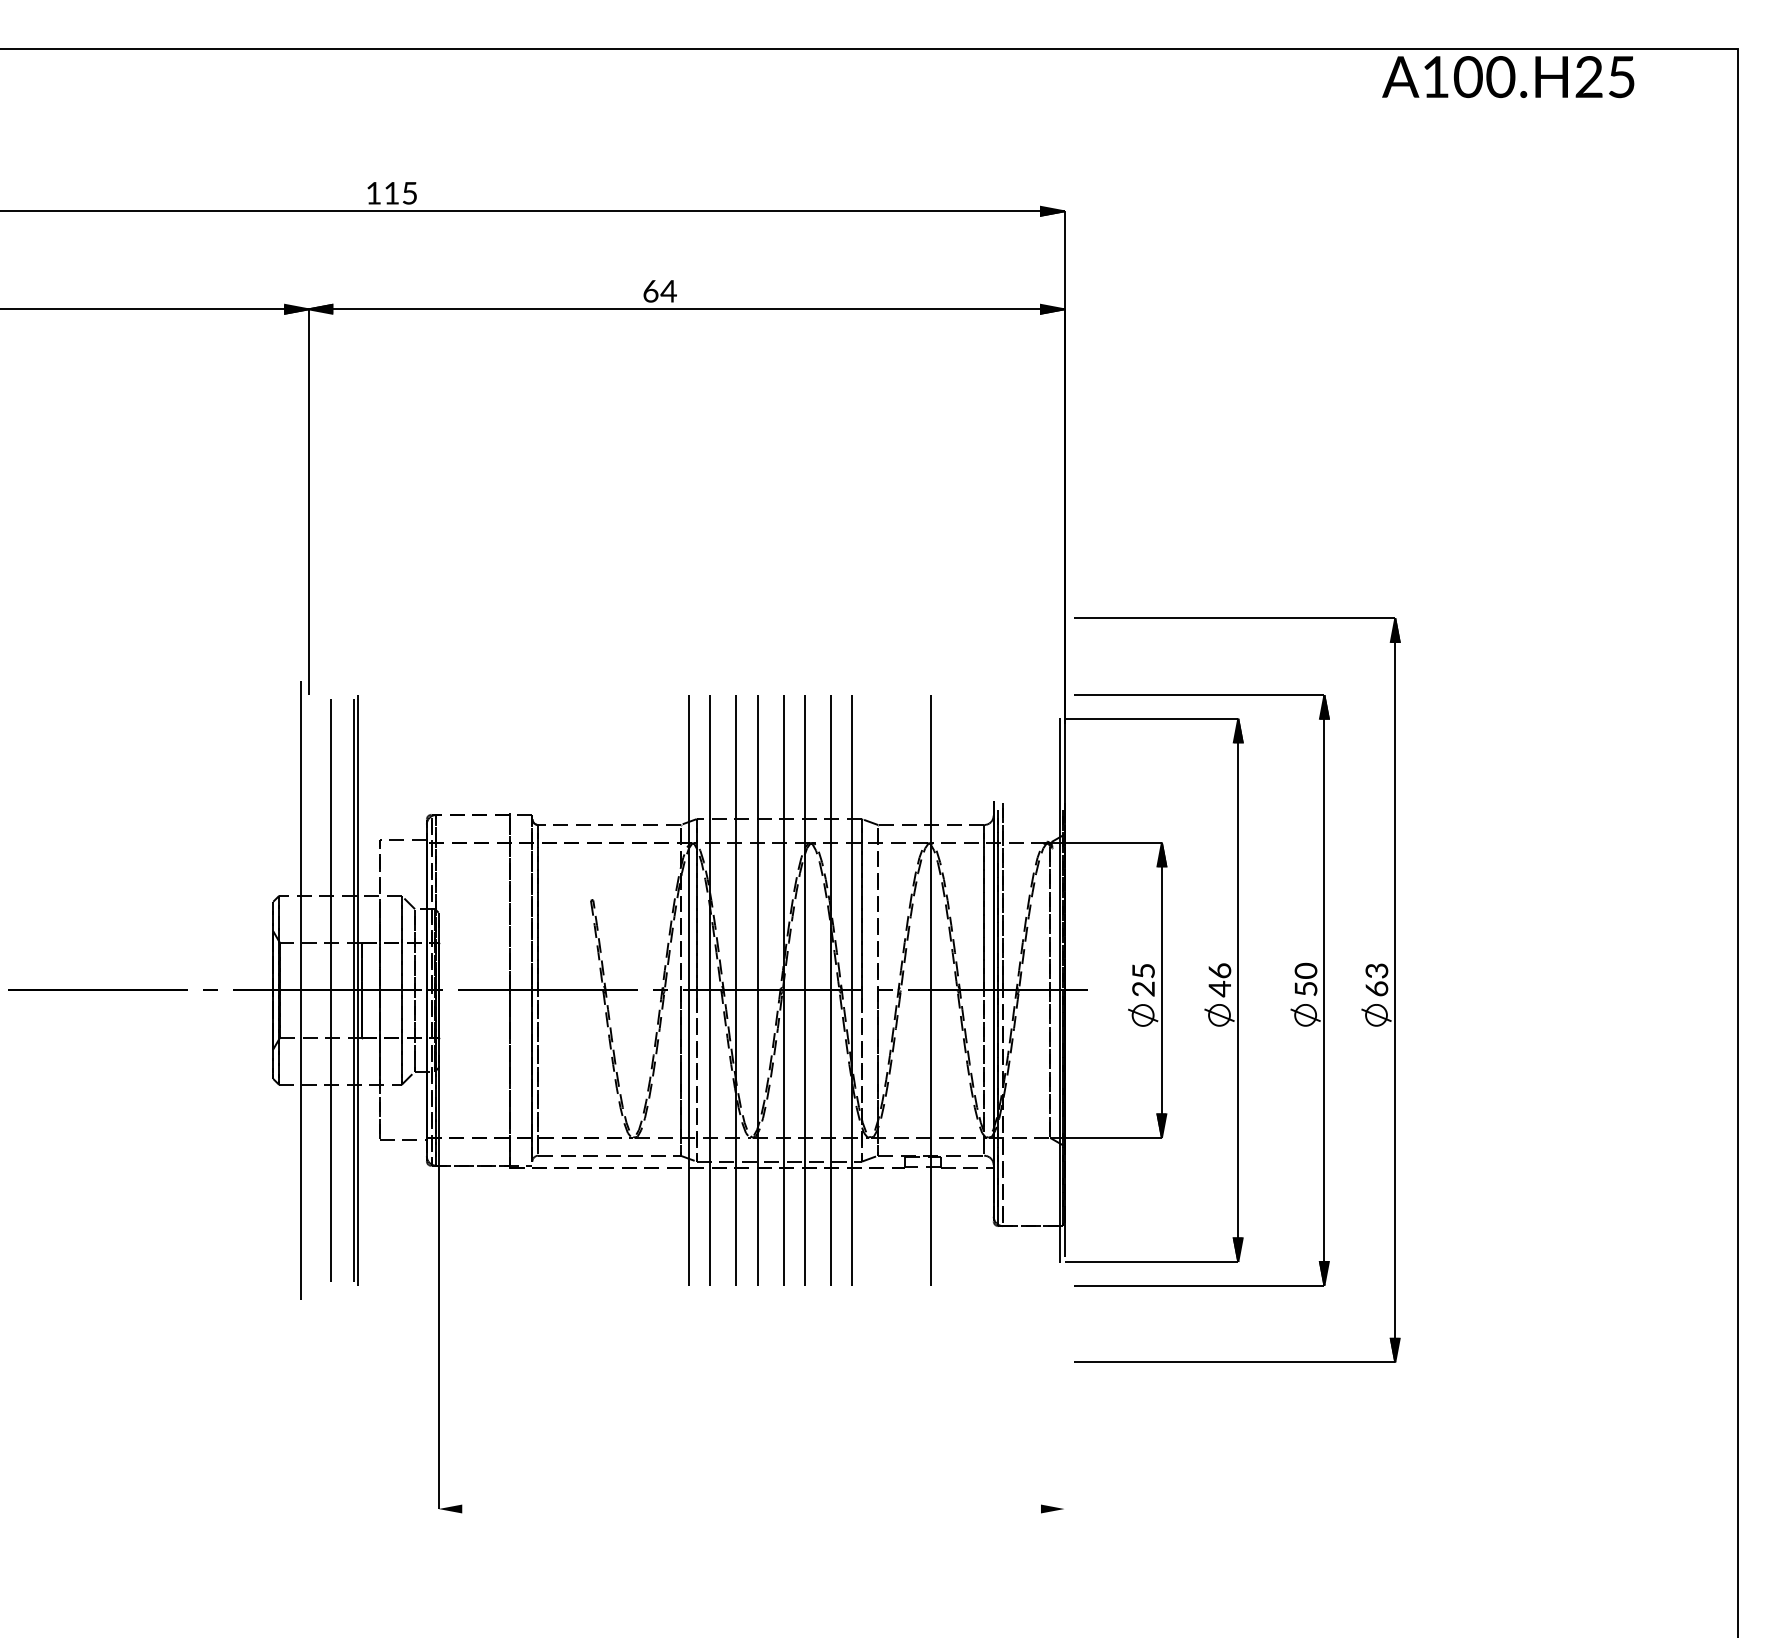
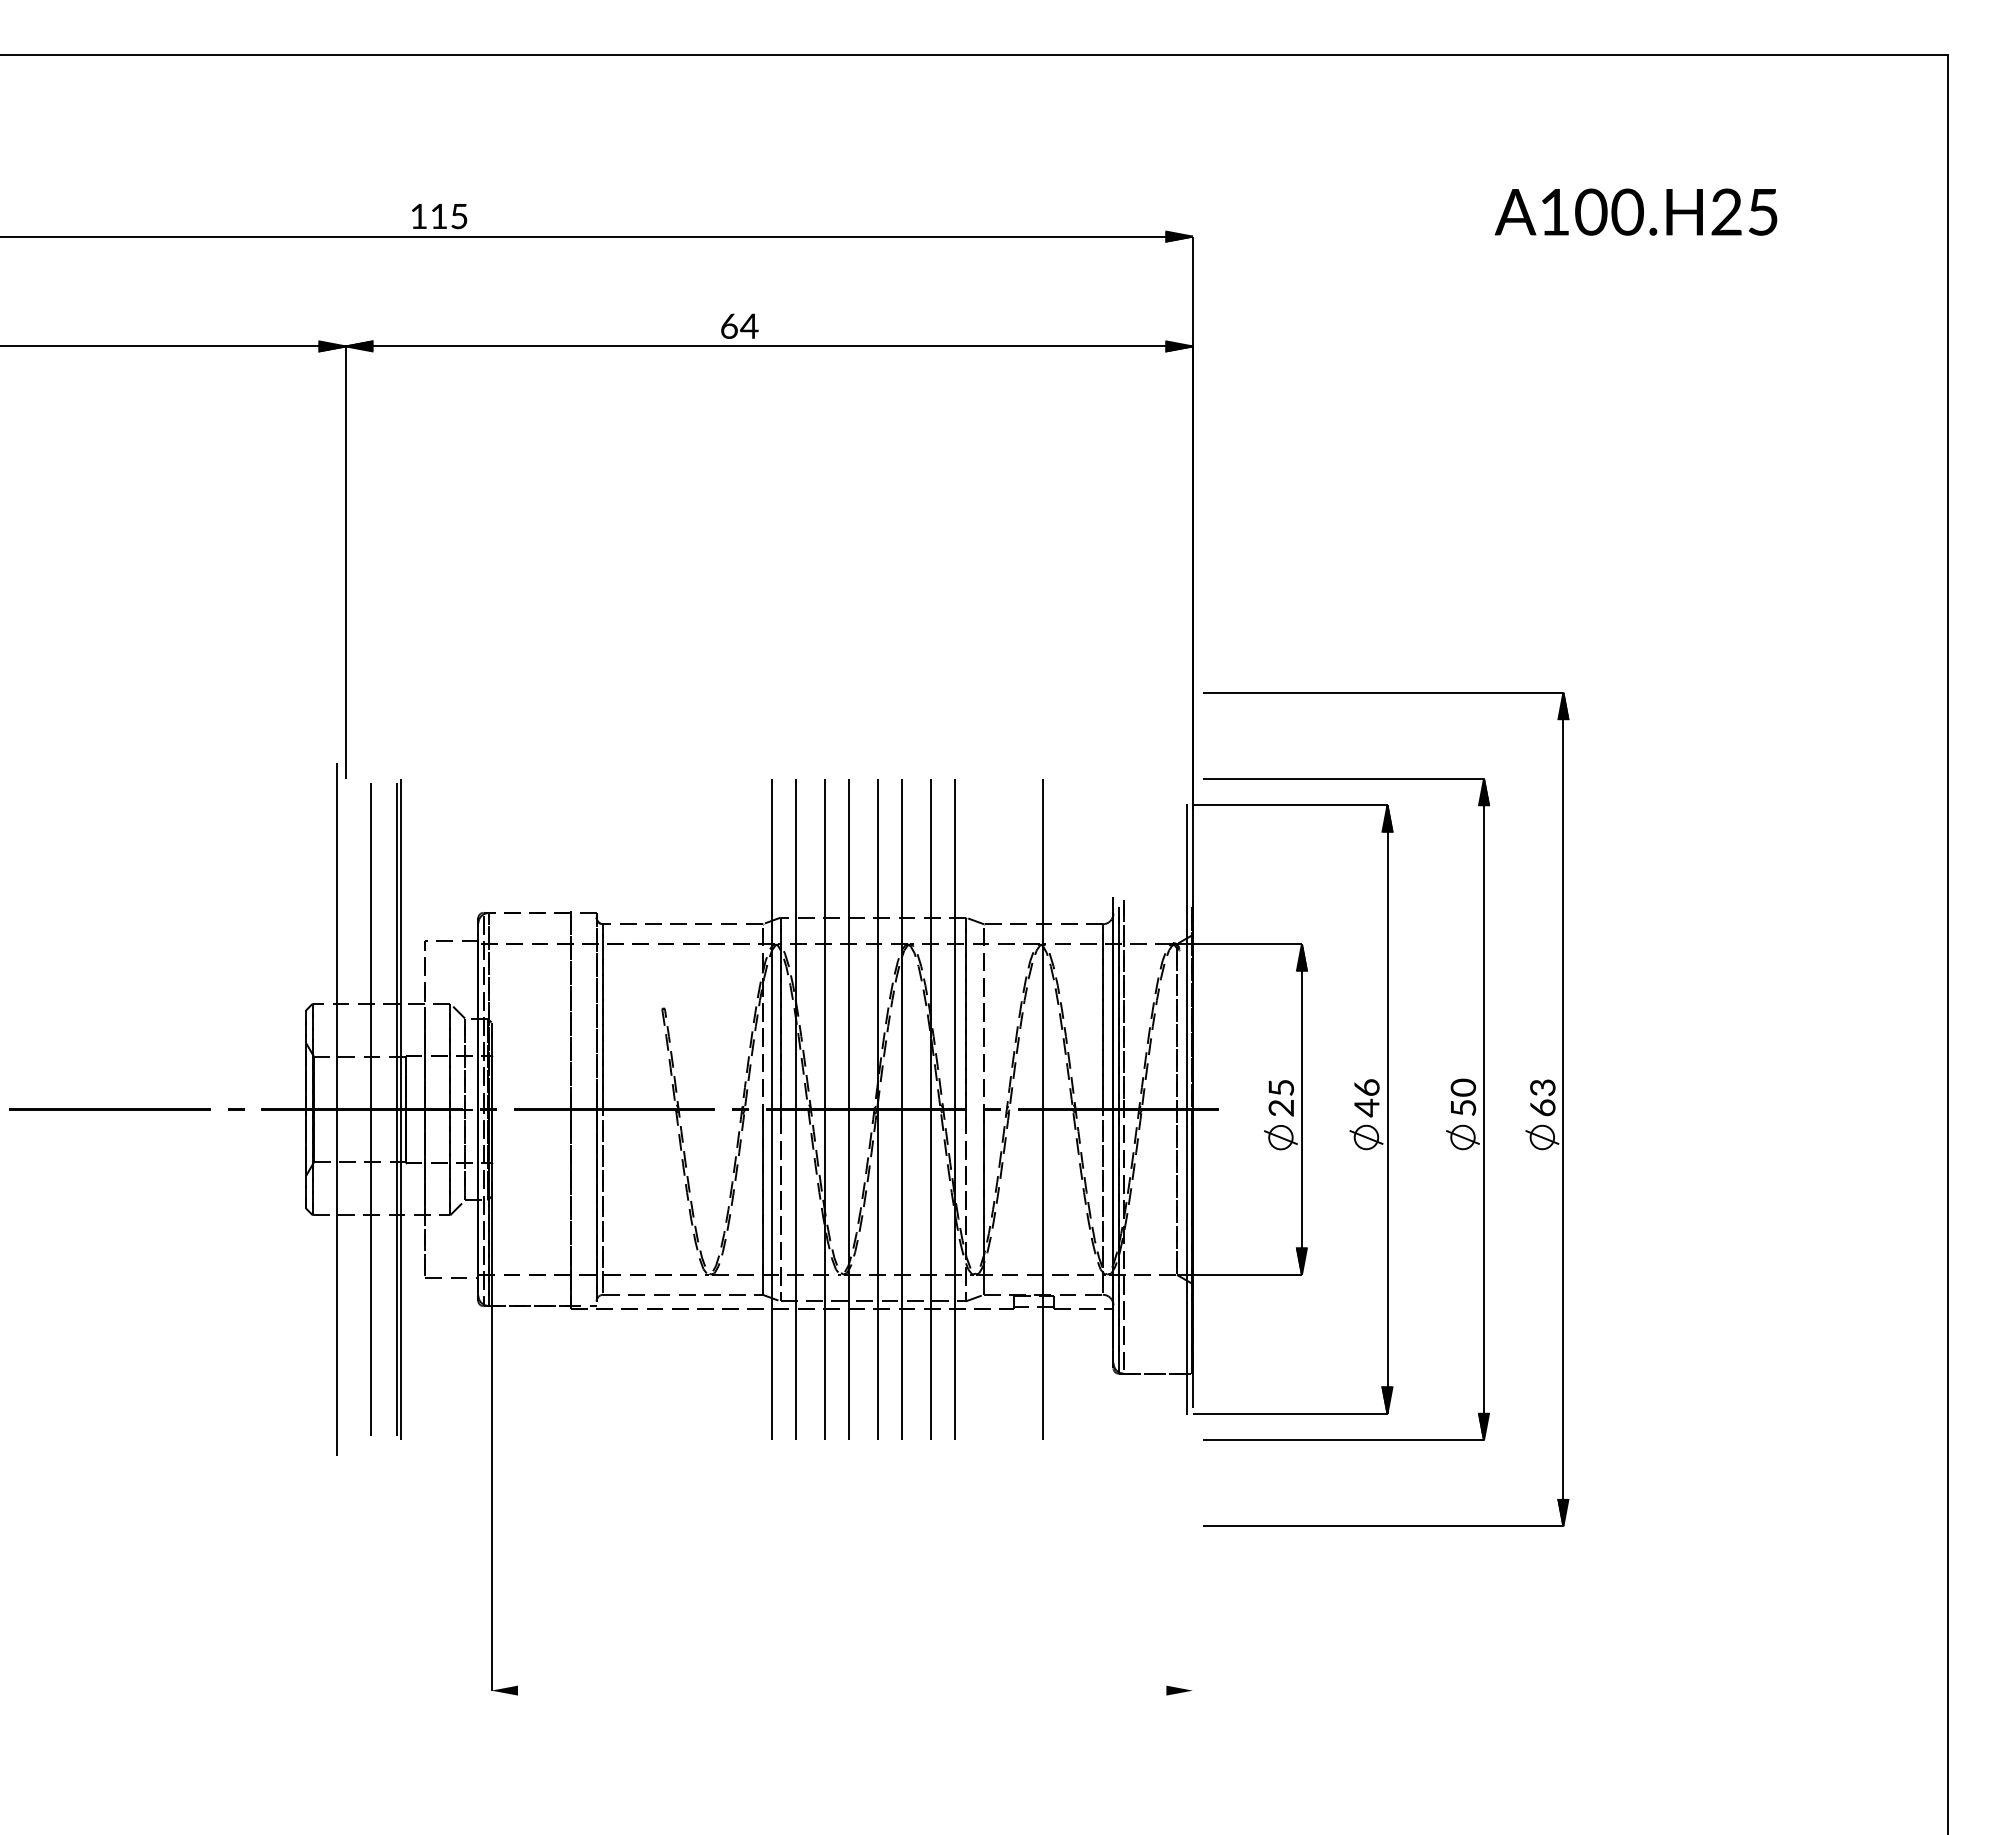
text: (1507, 76) -> (1635, 211), moved

